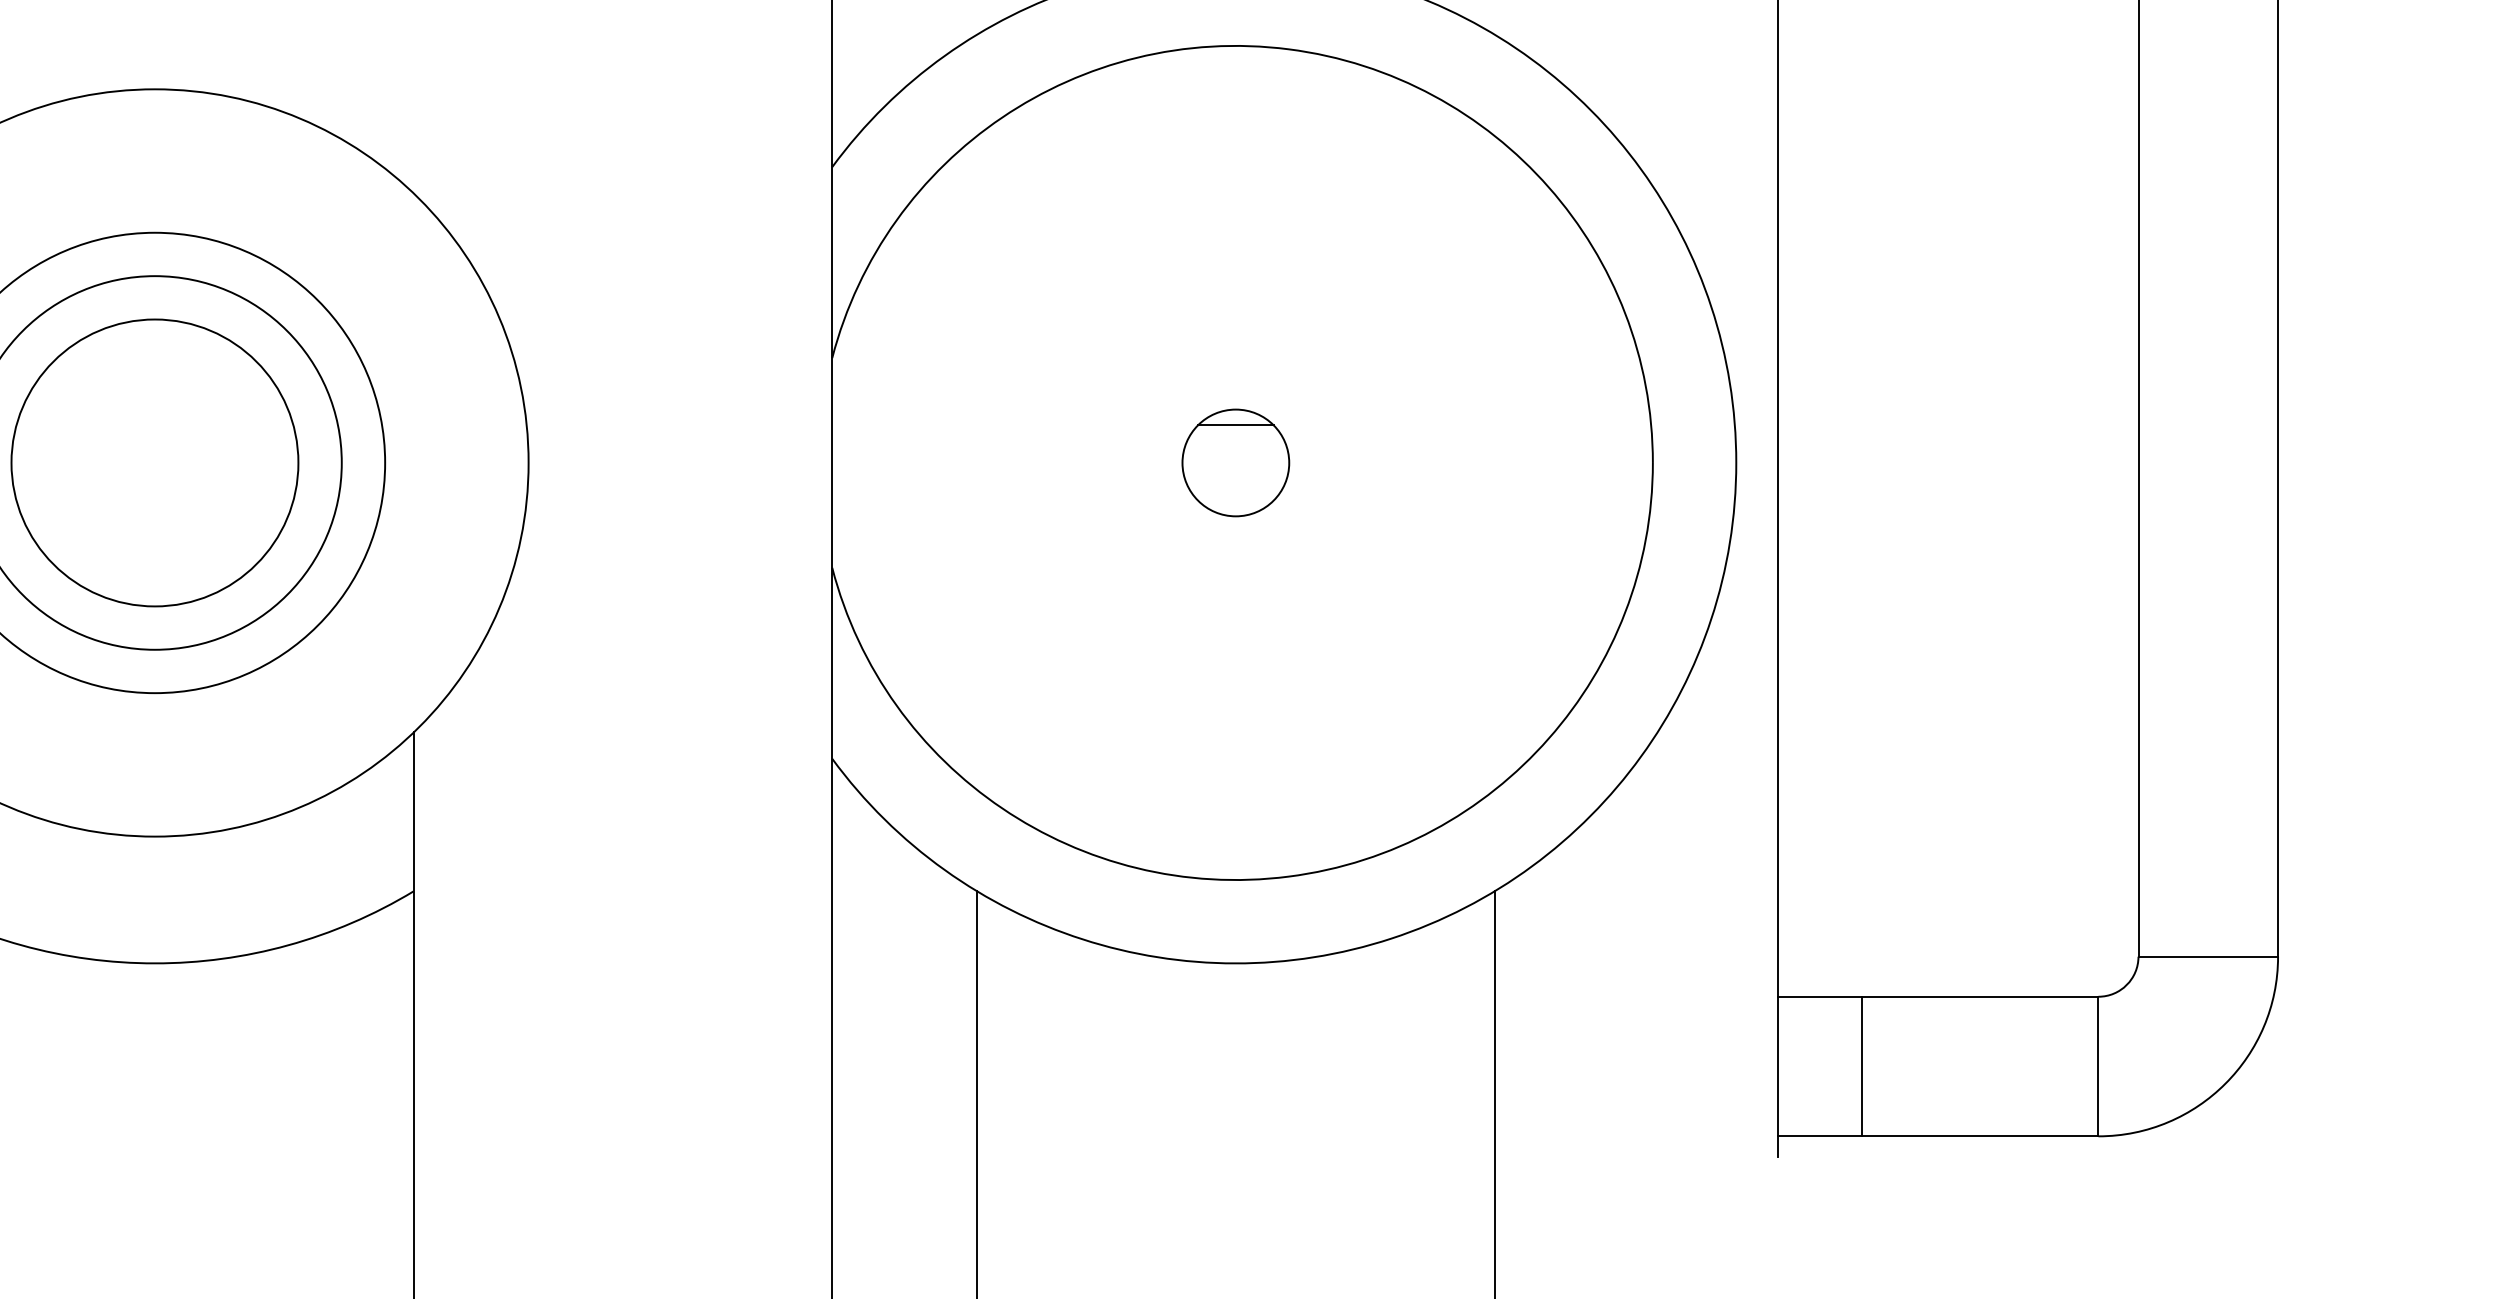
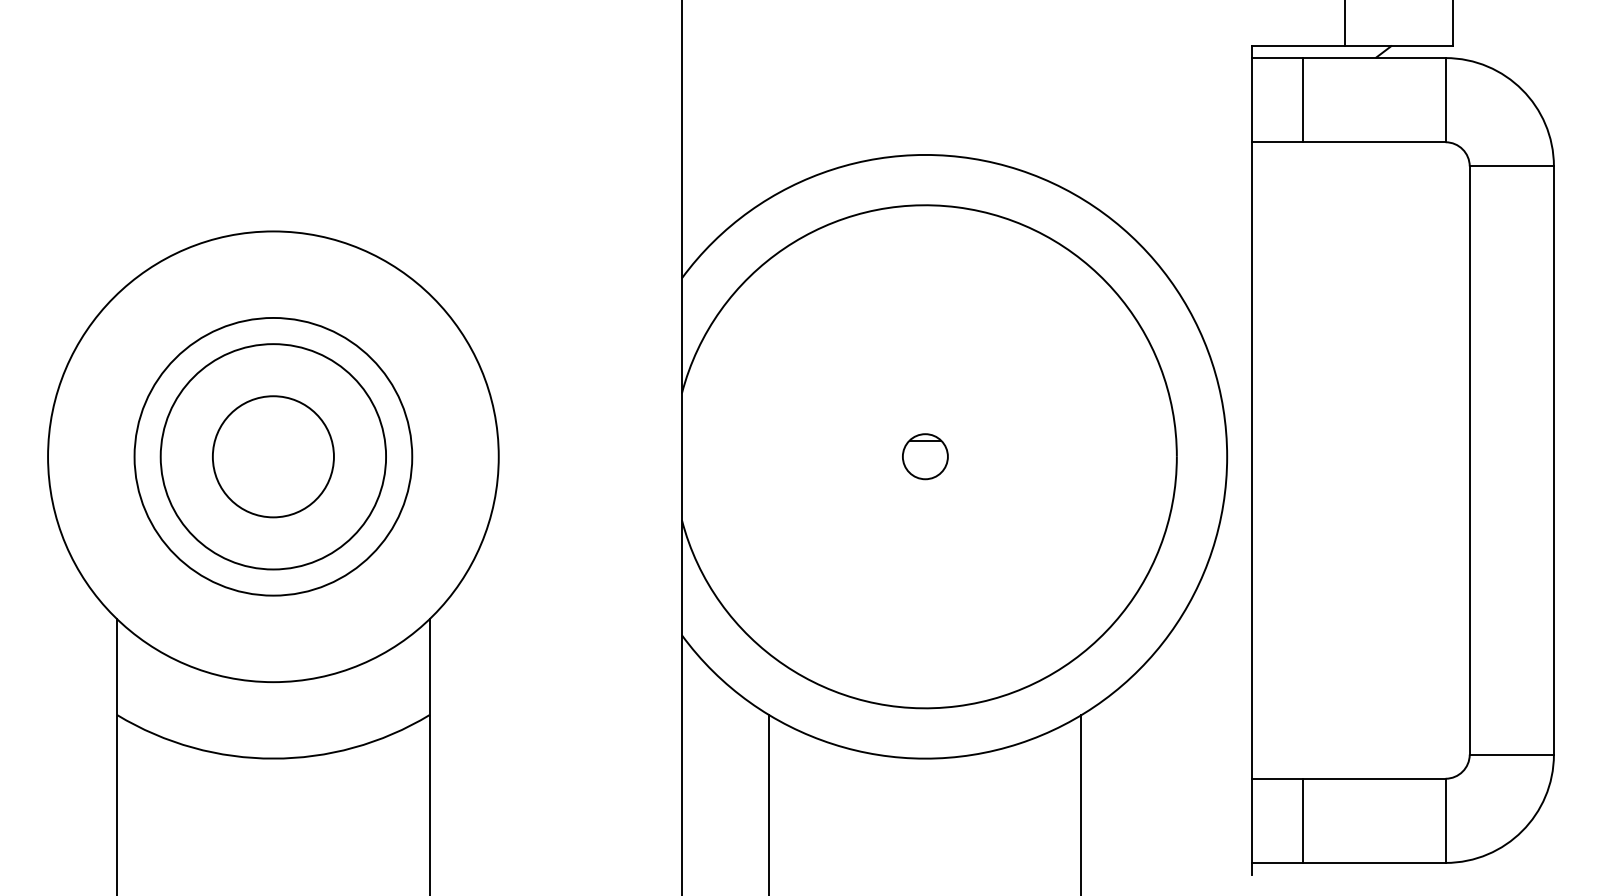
circle: (153, 462) -> (272, 456), size x0.7
part: (1236, 462) -> (925, 456), size x0.7

